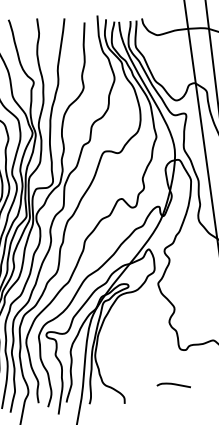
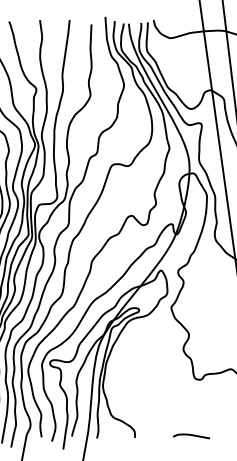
curve: (173, 384) -> (191, 435), moved

